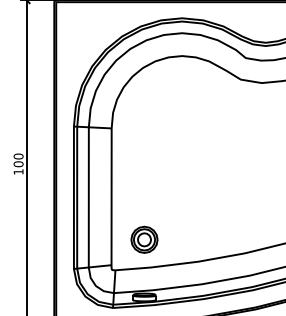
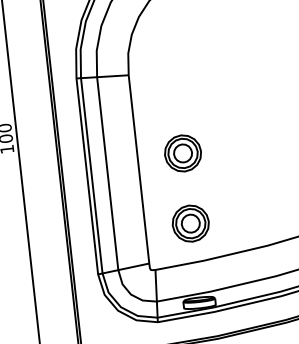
part: (144, 188) -> (183, 152), added

